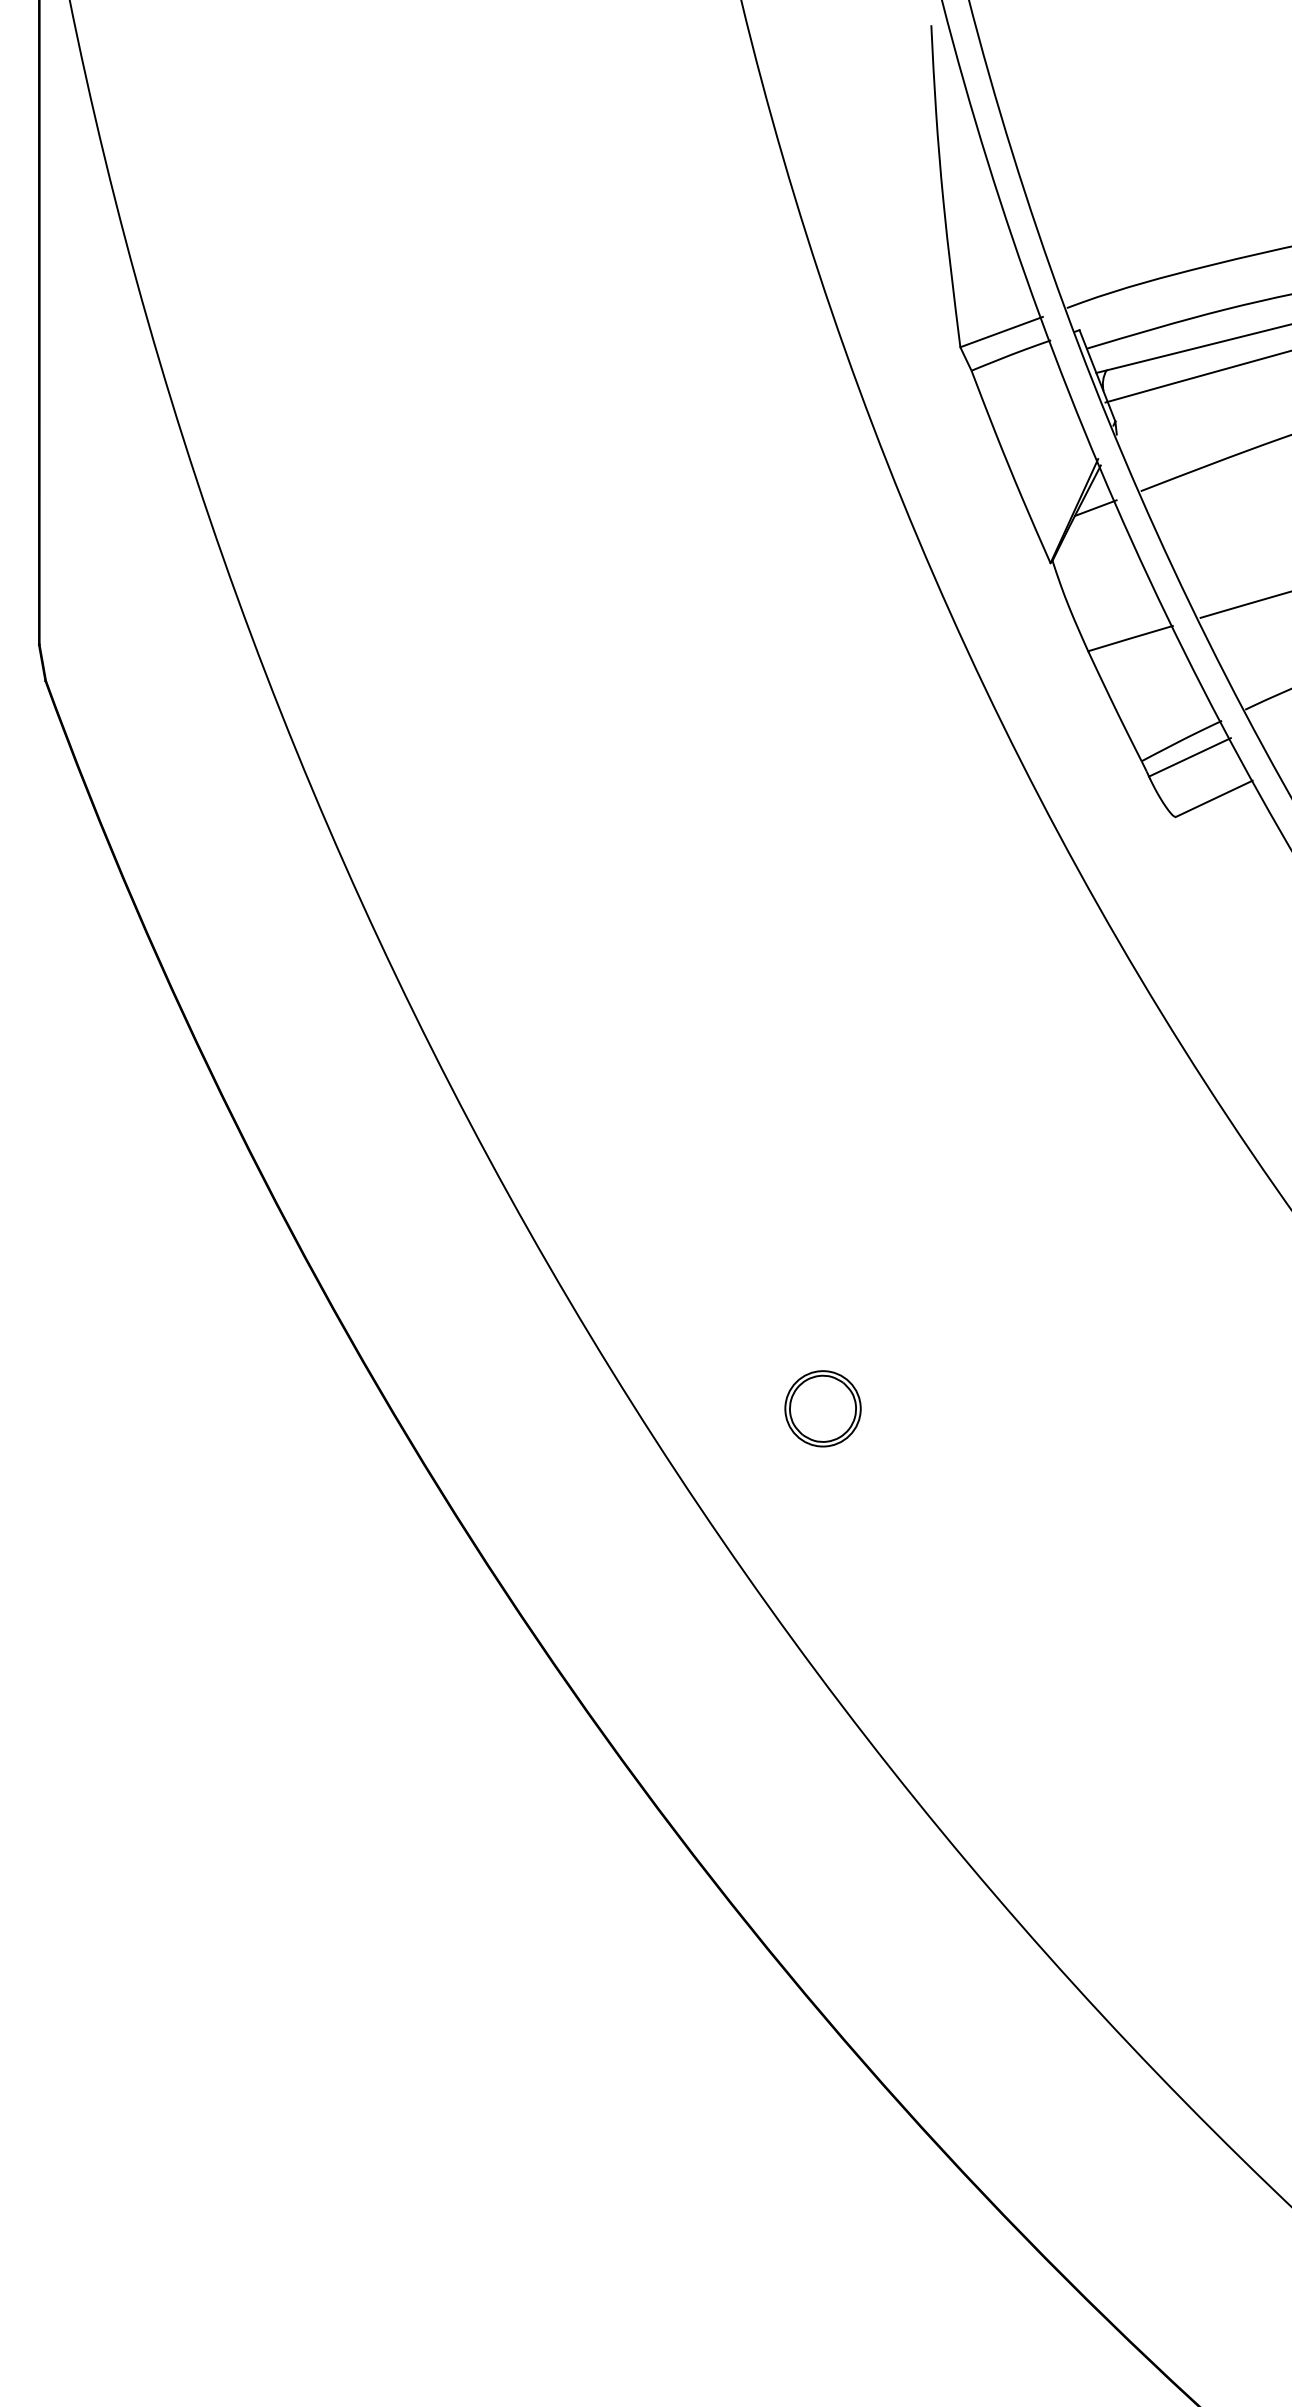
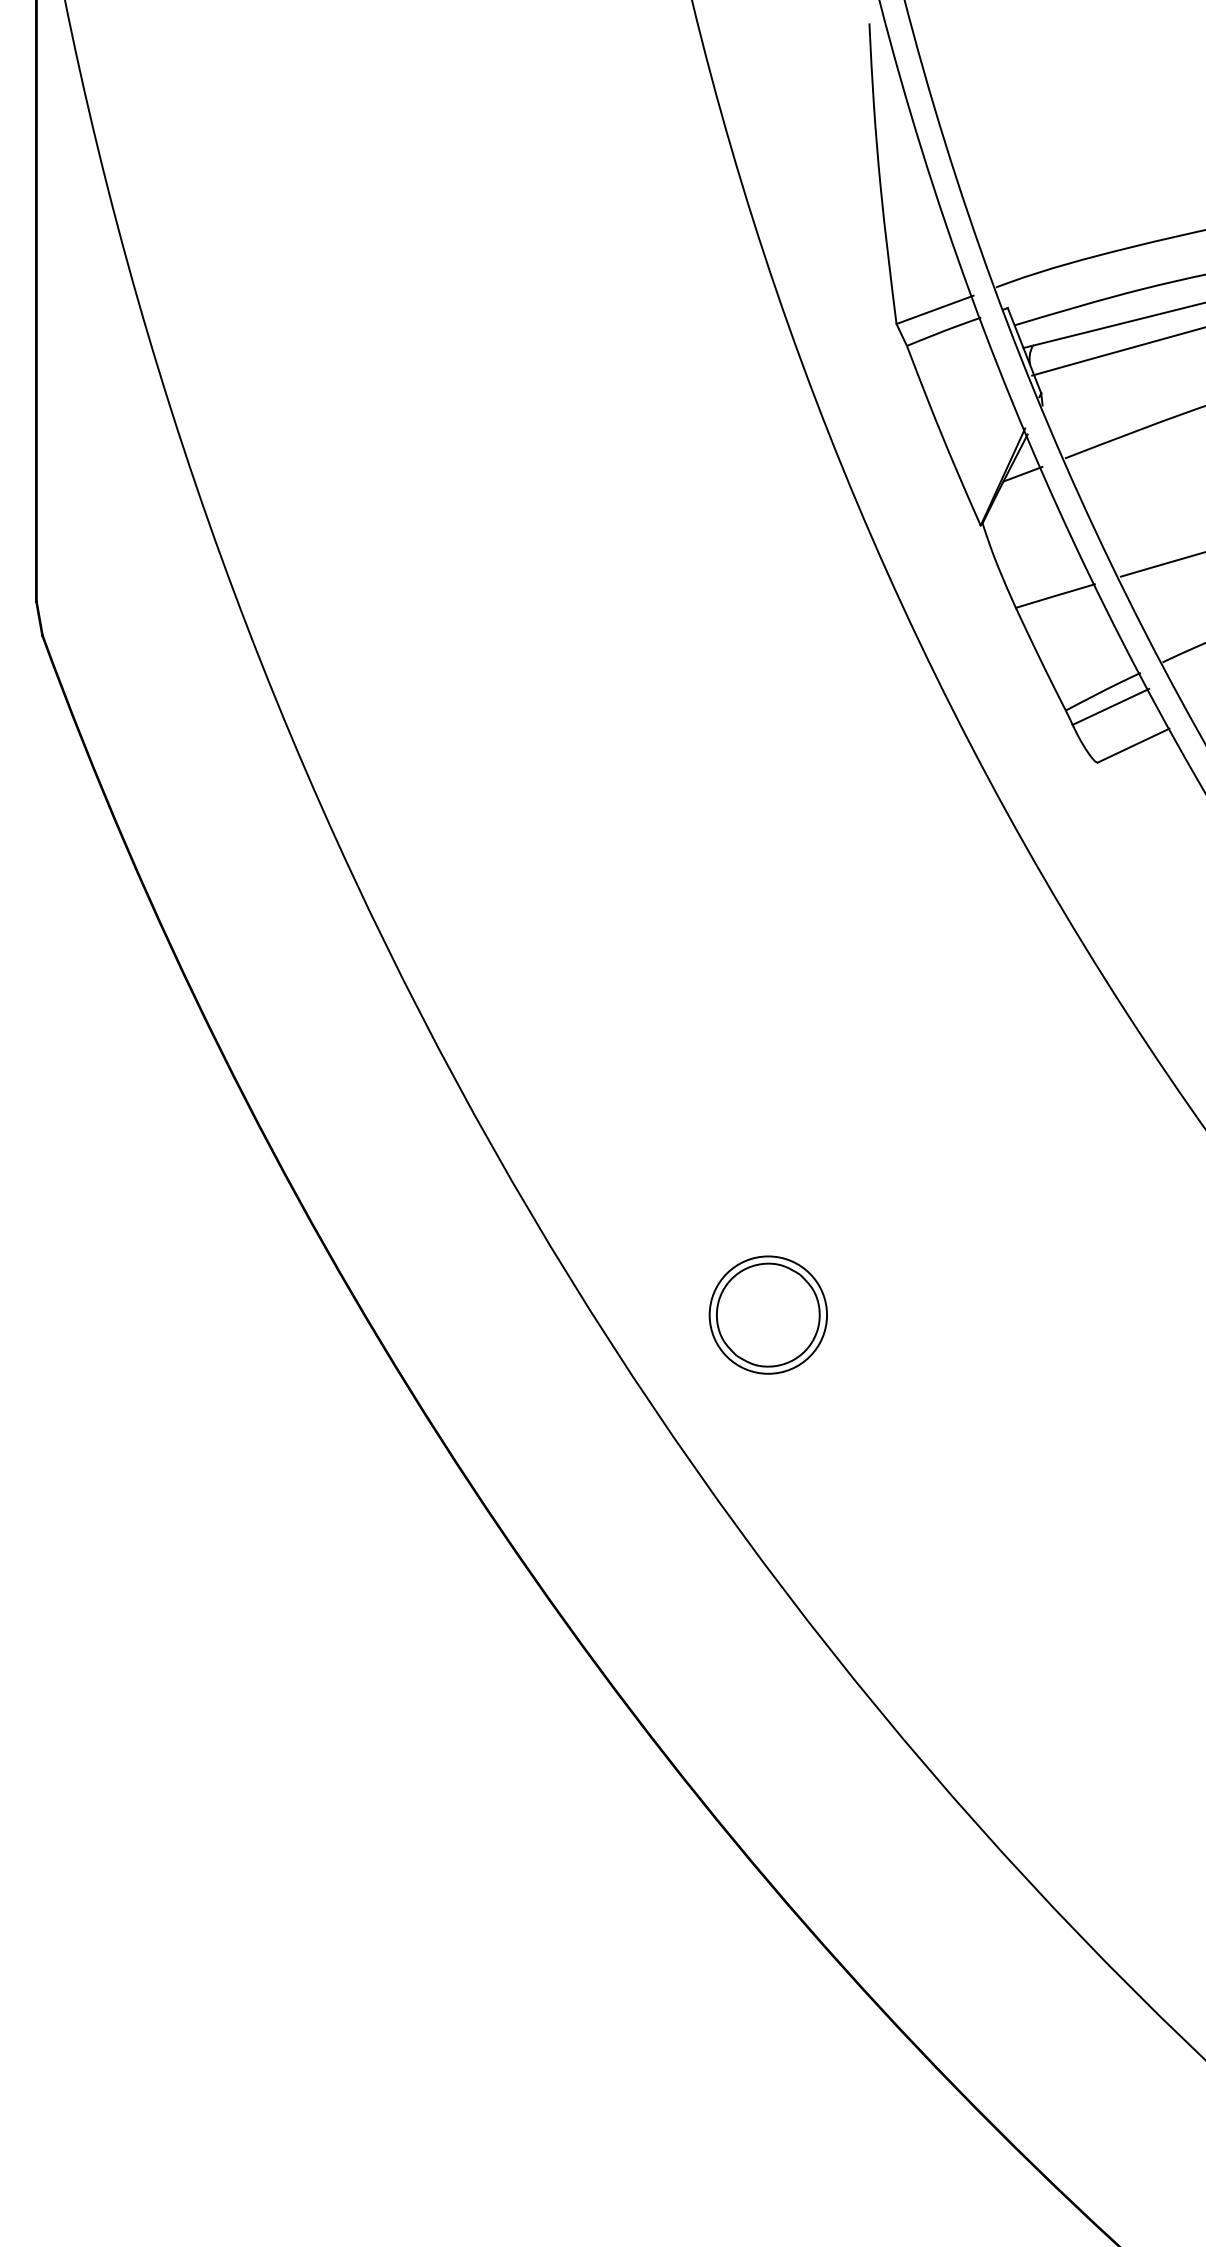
part: (822, 1408) -> (767, 1314), size x1.67

